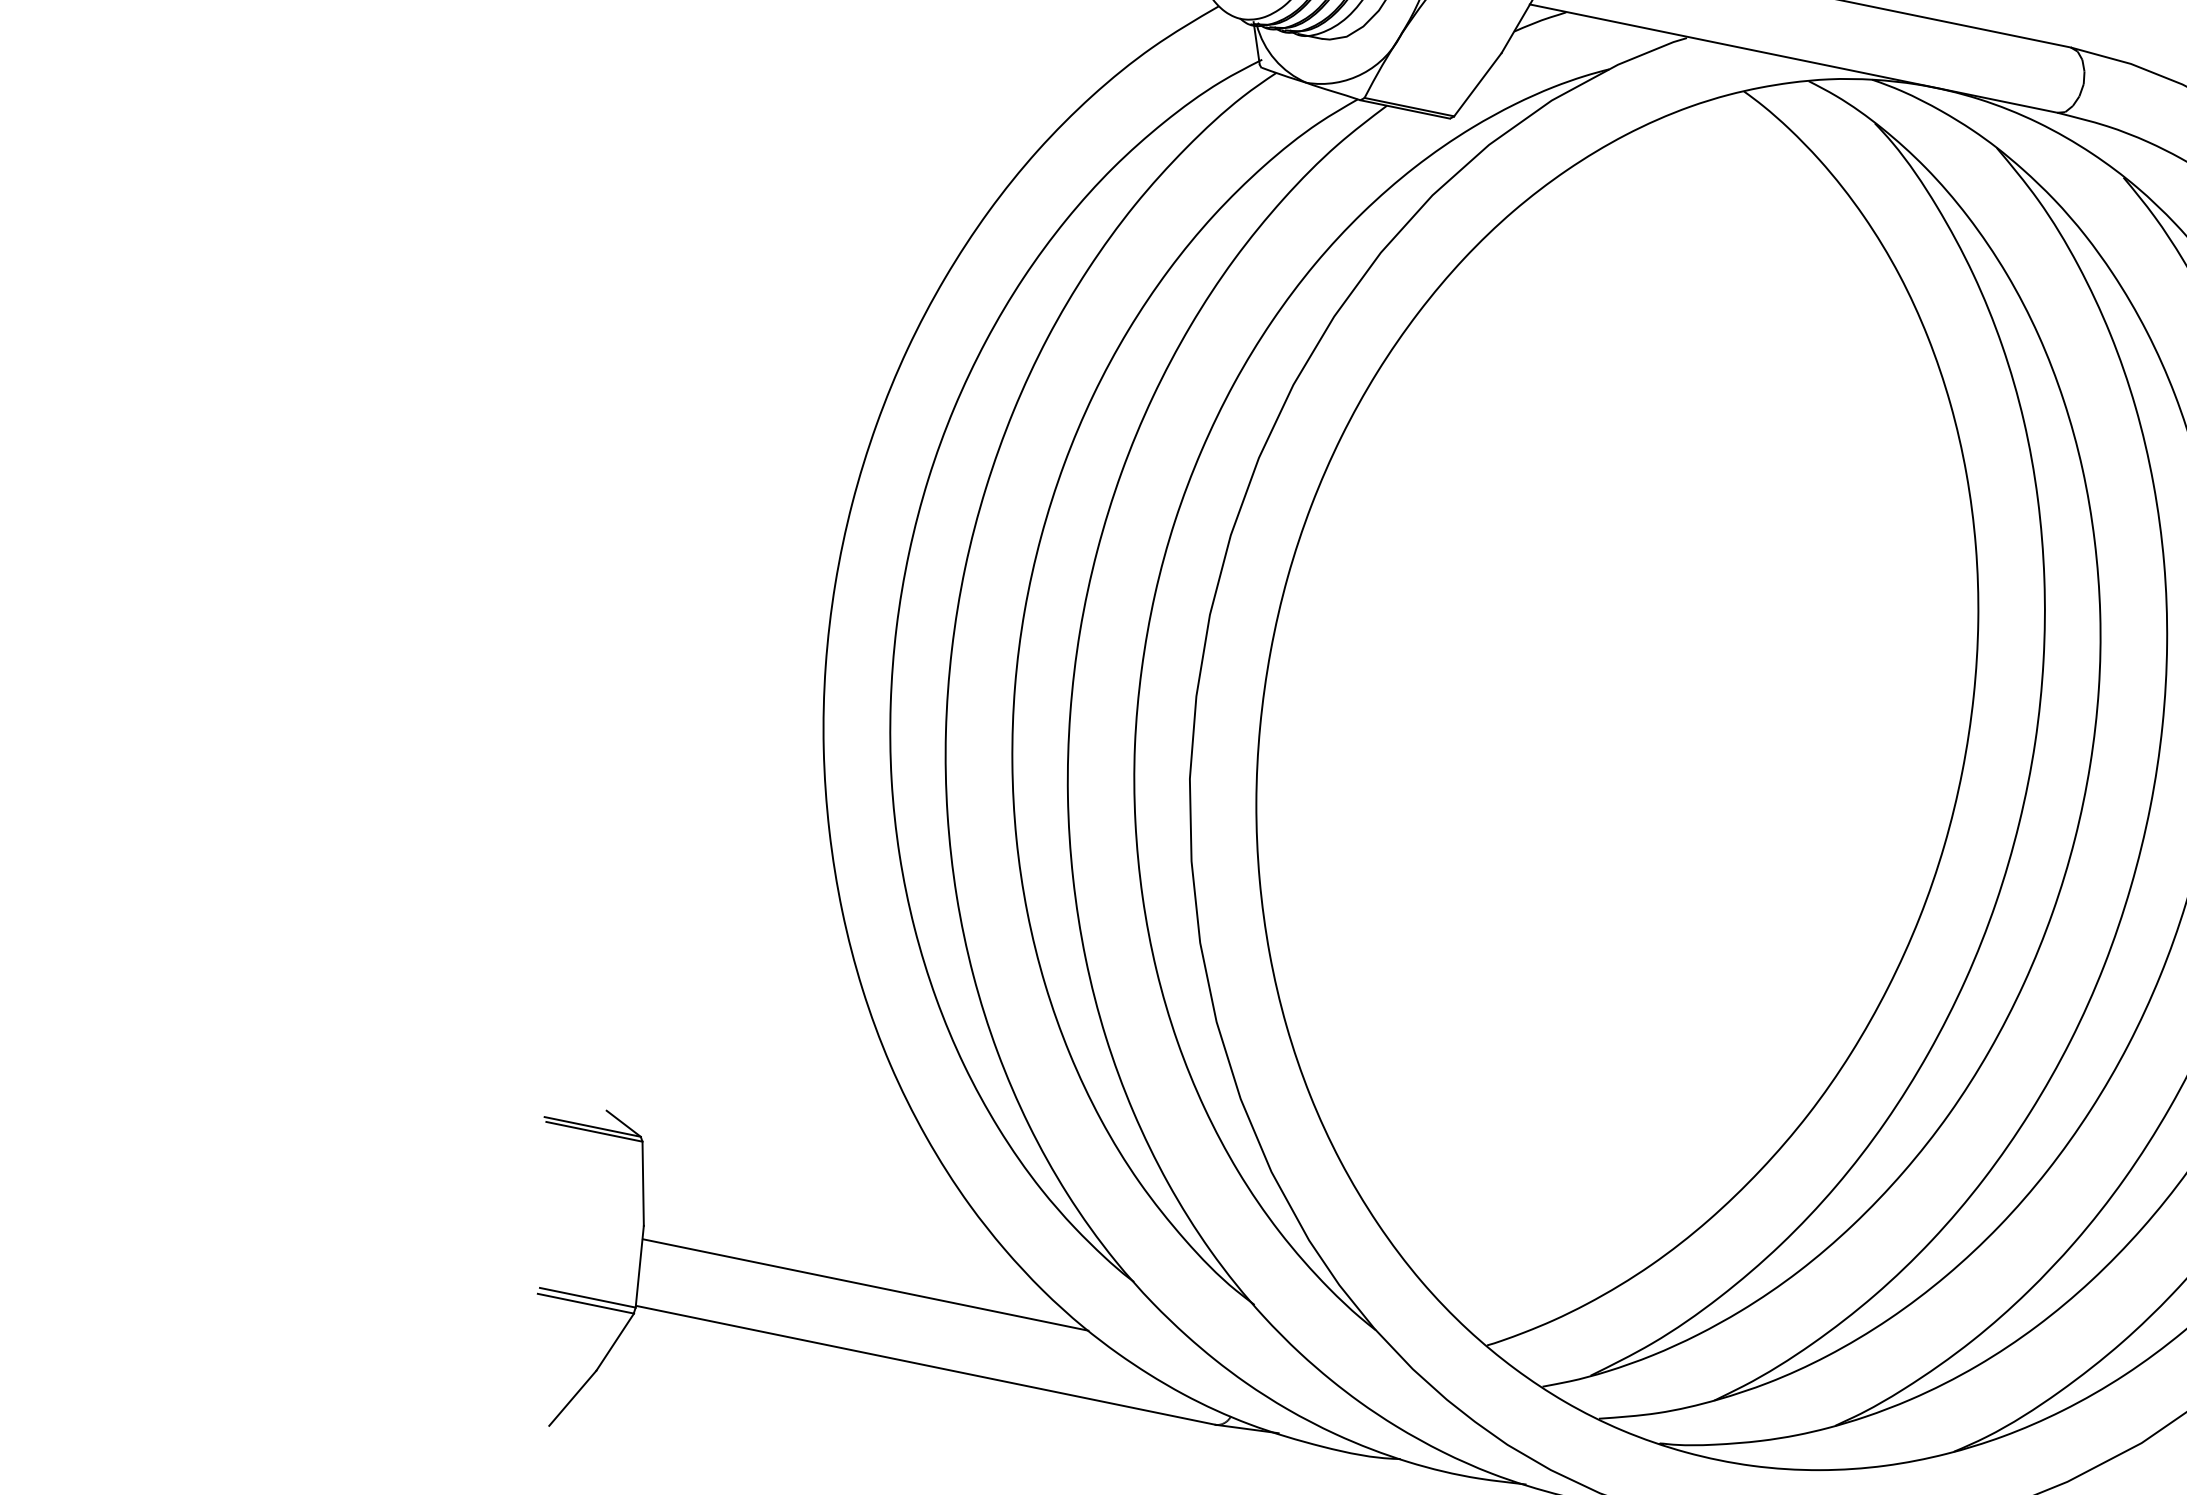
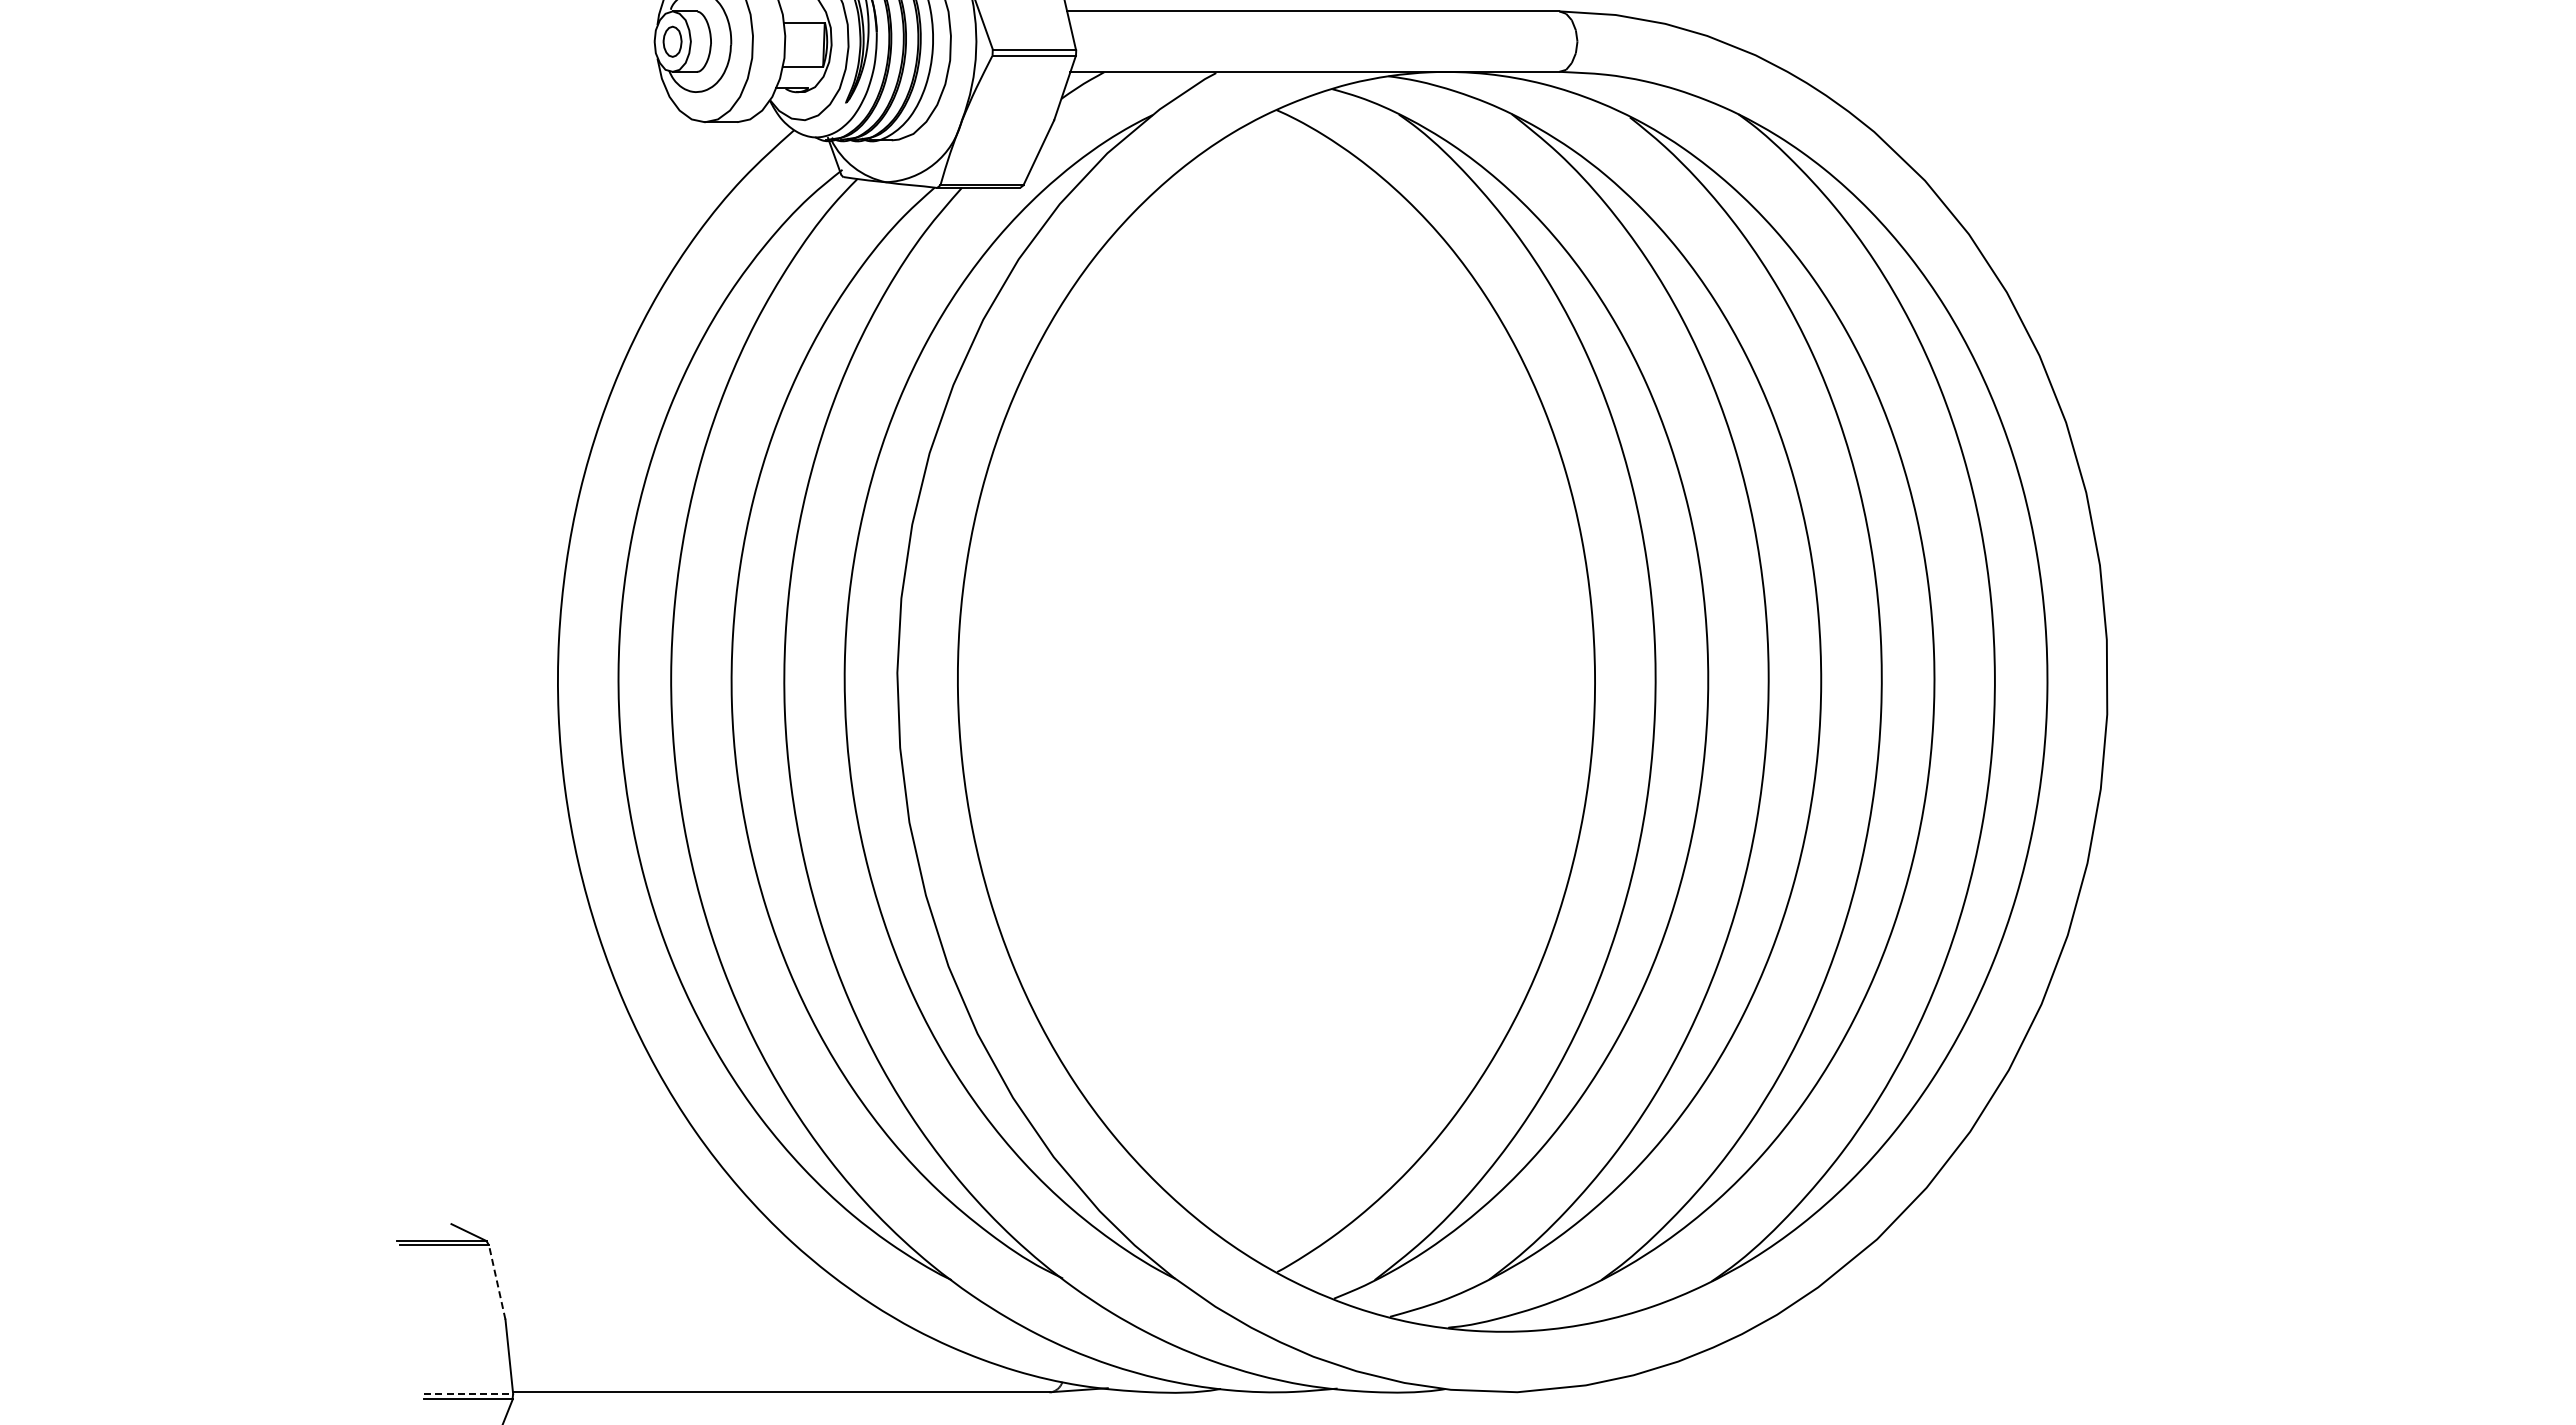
line: (643, 1182) -> (497, 1281), solid -> dashed
line: (865, 1284) -> (713, 1331), removed
line: (588, 1297) -> (469, 1393), solid -> dashed

